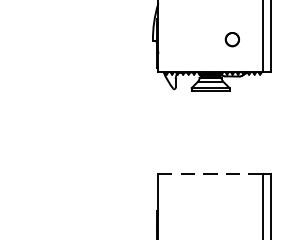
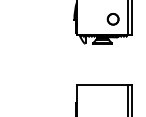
part: (231, 39) -> (112, 19), size x1.67
line: (210, 173) -> (102, 84), dashed -> solid

